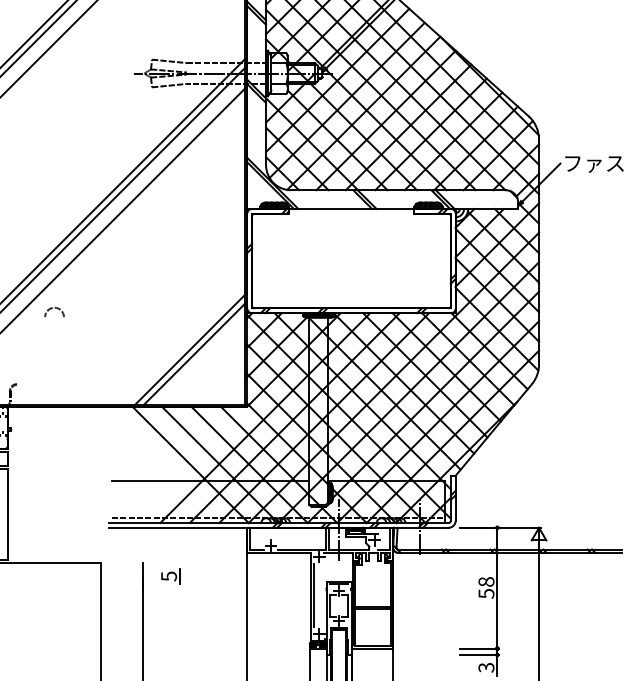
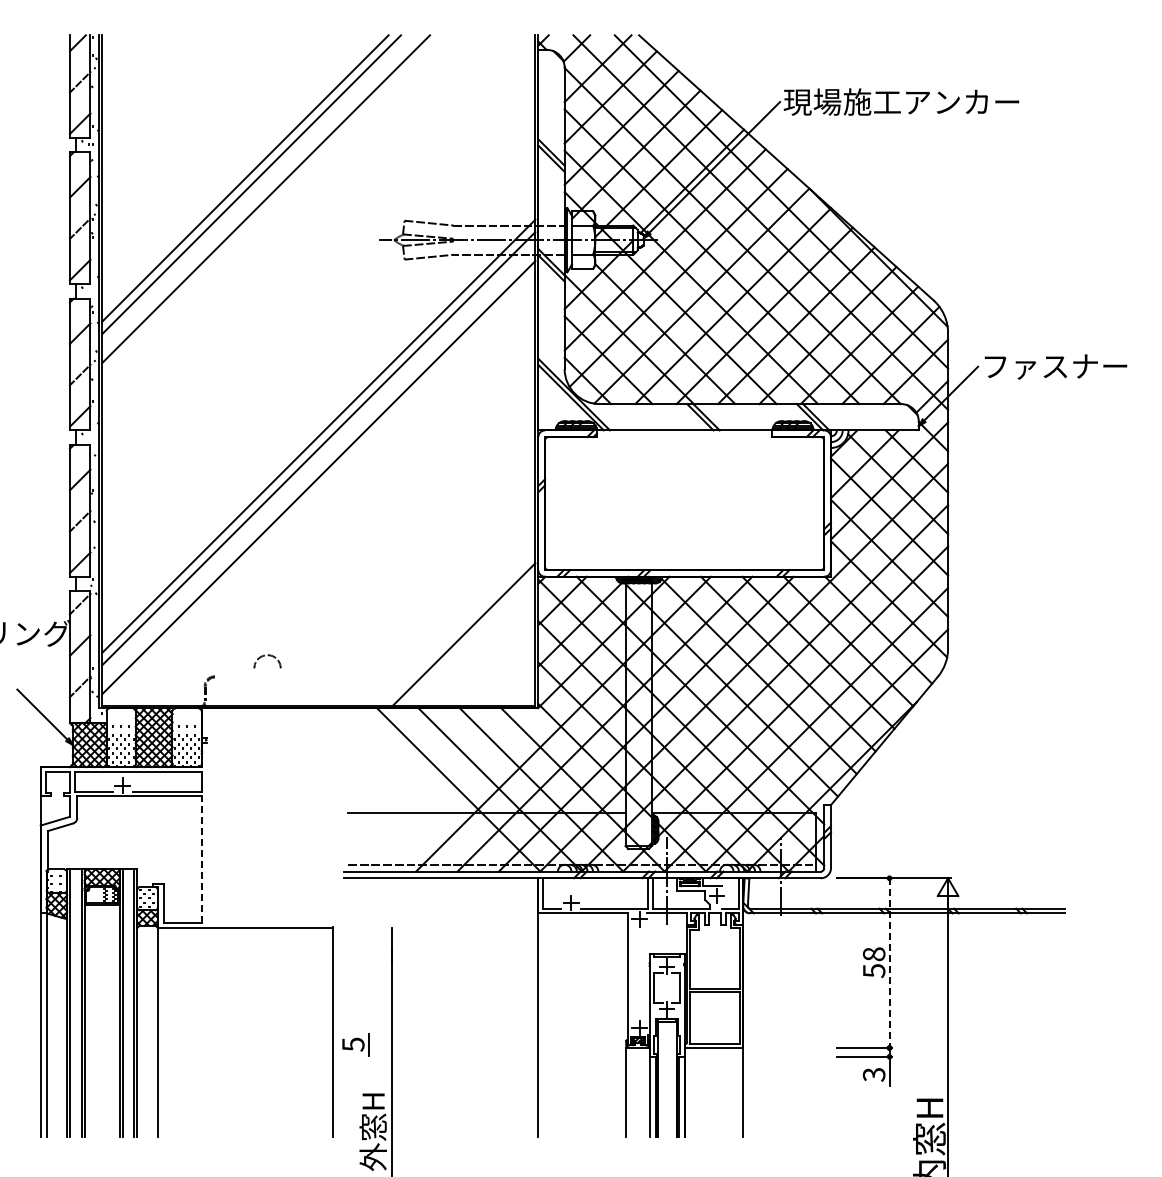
arc: (55, 308) -> (268, 656), moved
line: (189, 349) -> (457, 627), removed
line: (7, 514) -> (201, 859), solid -> dashed
part: (170, 576) -> (355, 1044), moved
line: (497, 588) -> (889, 963), solid -> dashed
line: (314, 595) -> (632, 973), removed

